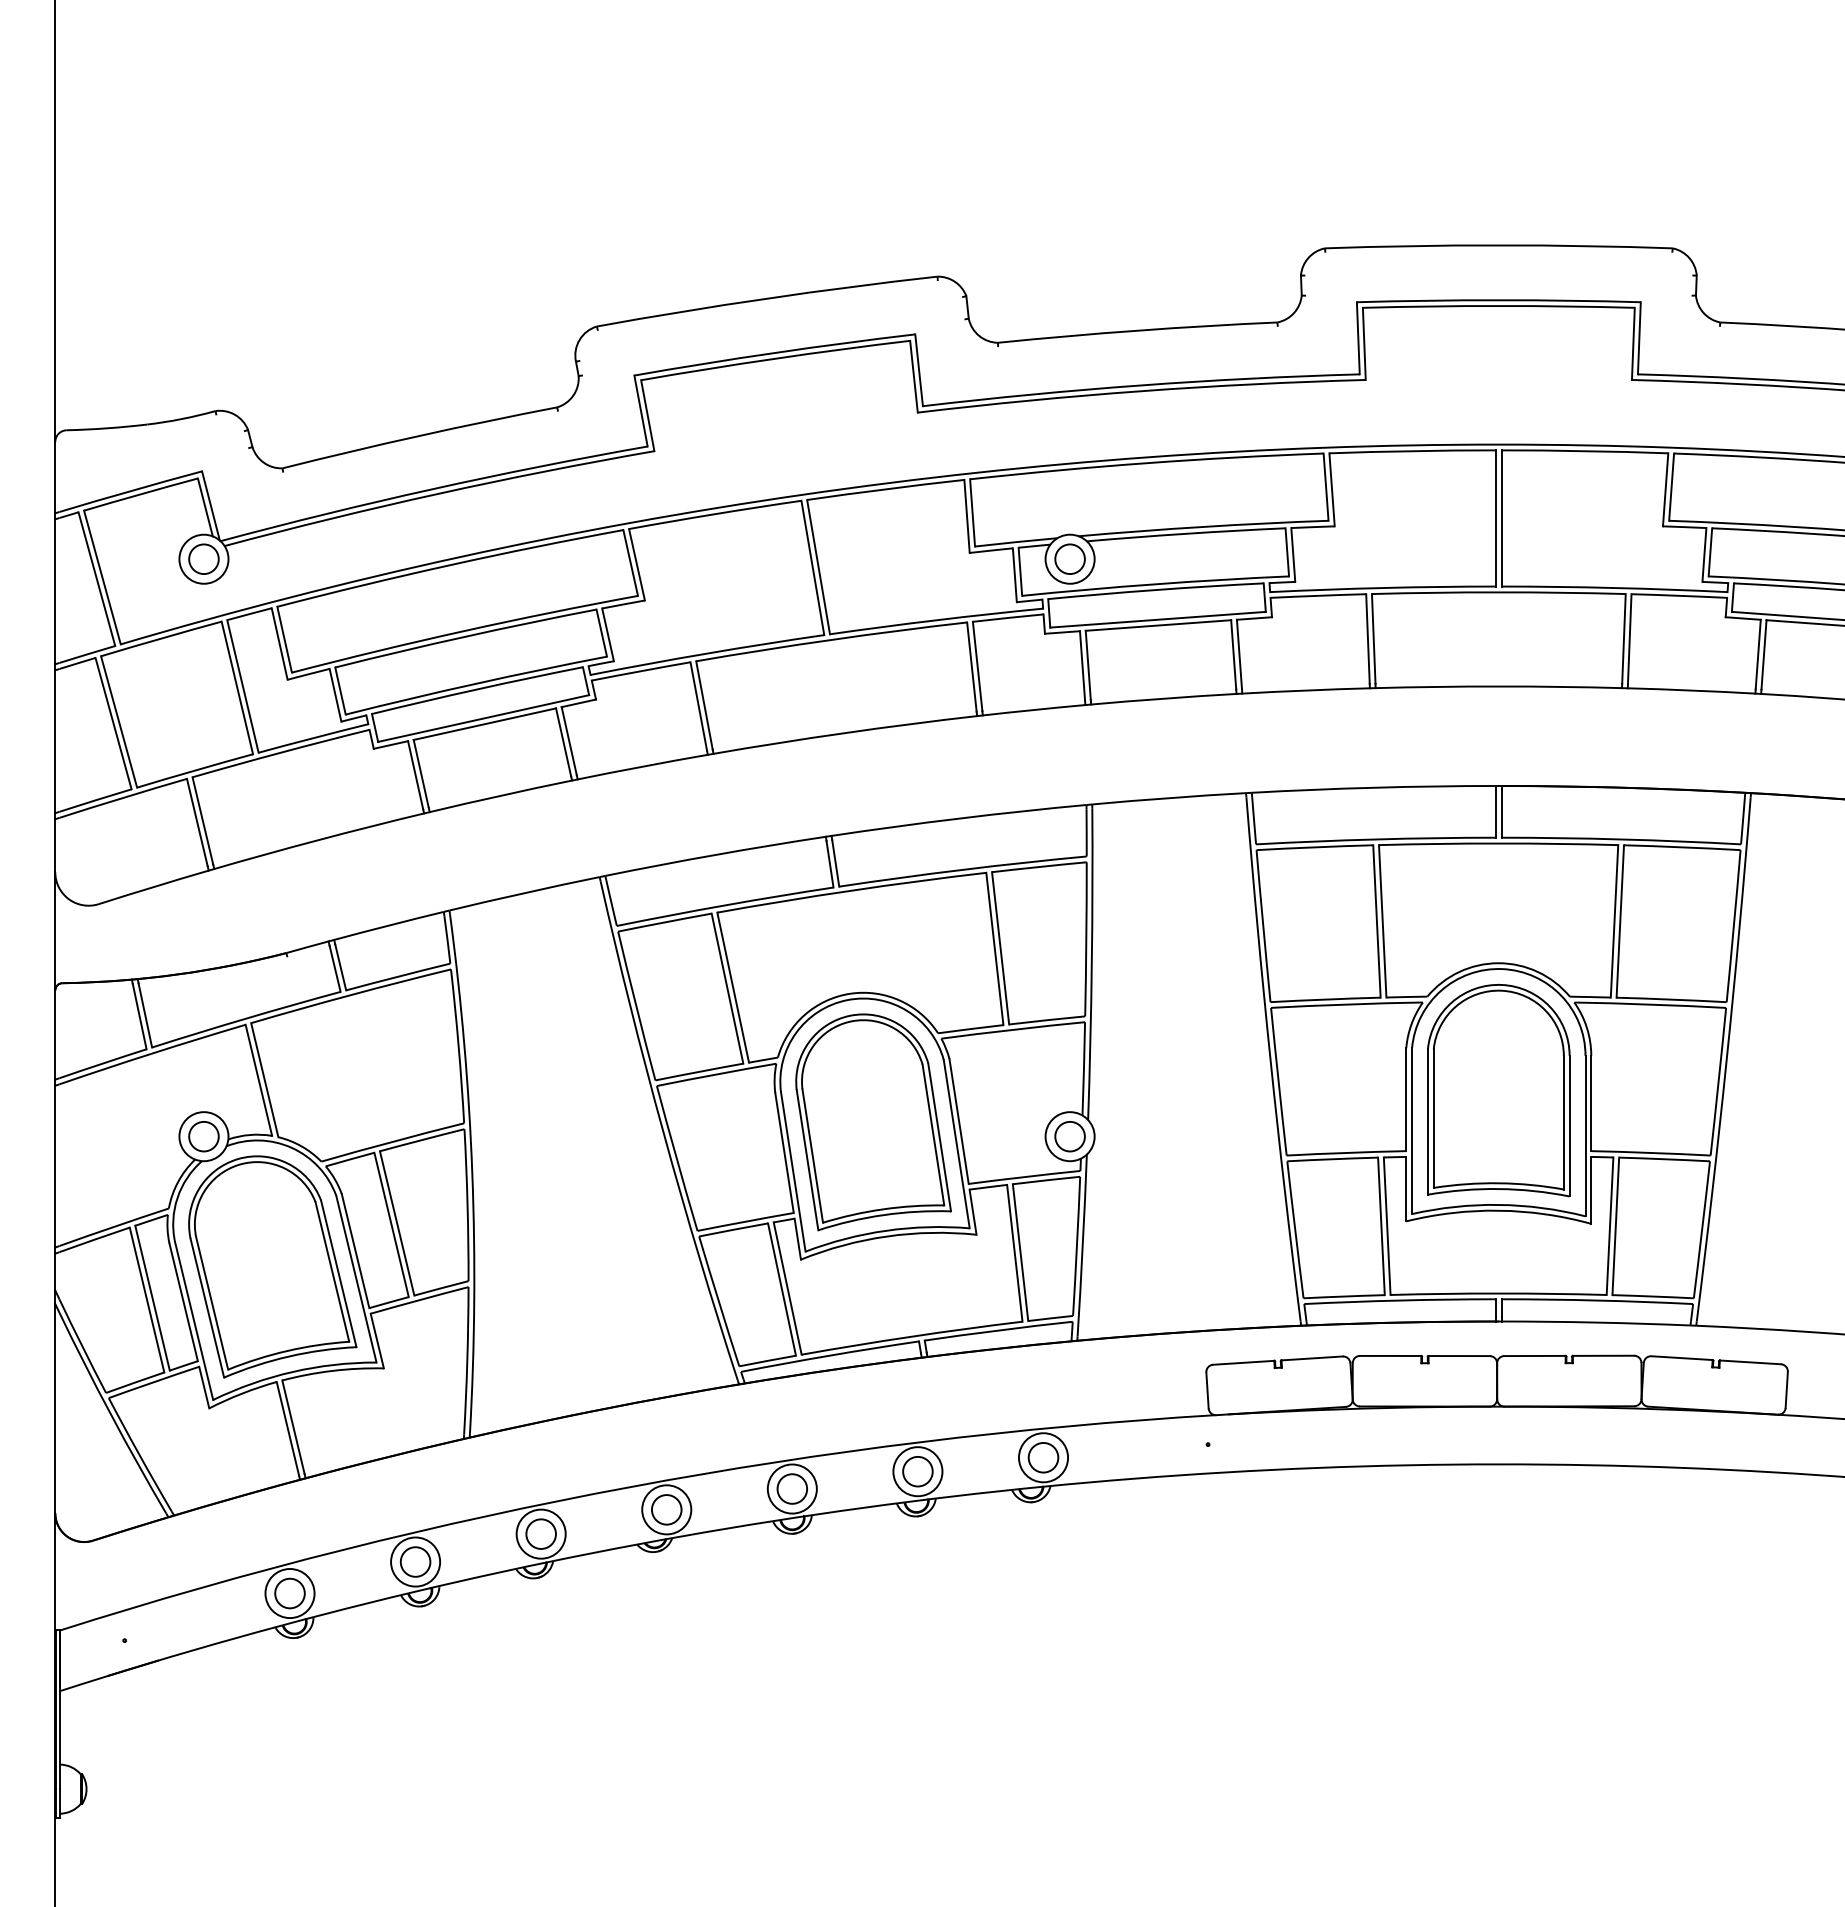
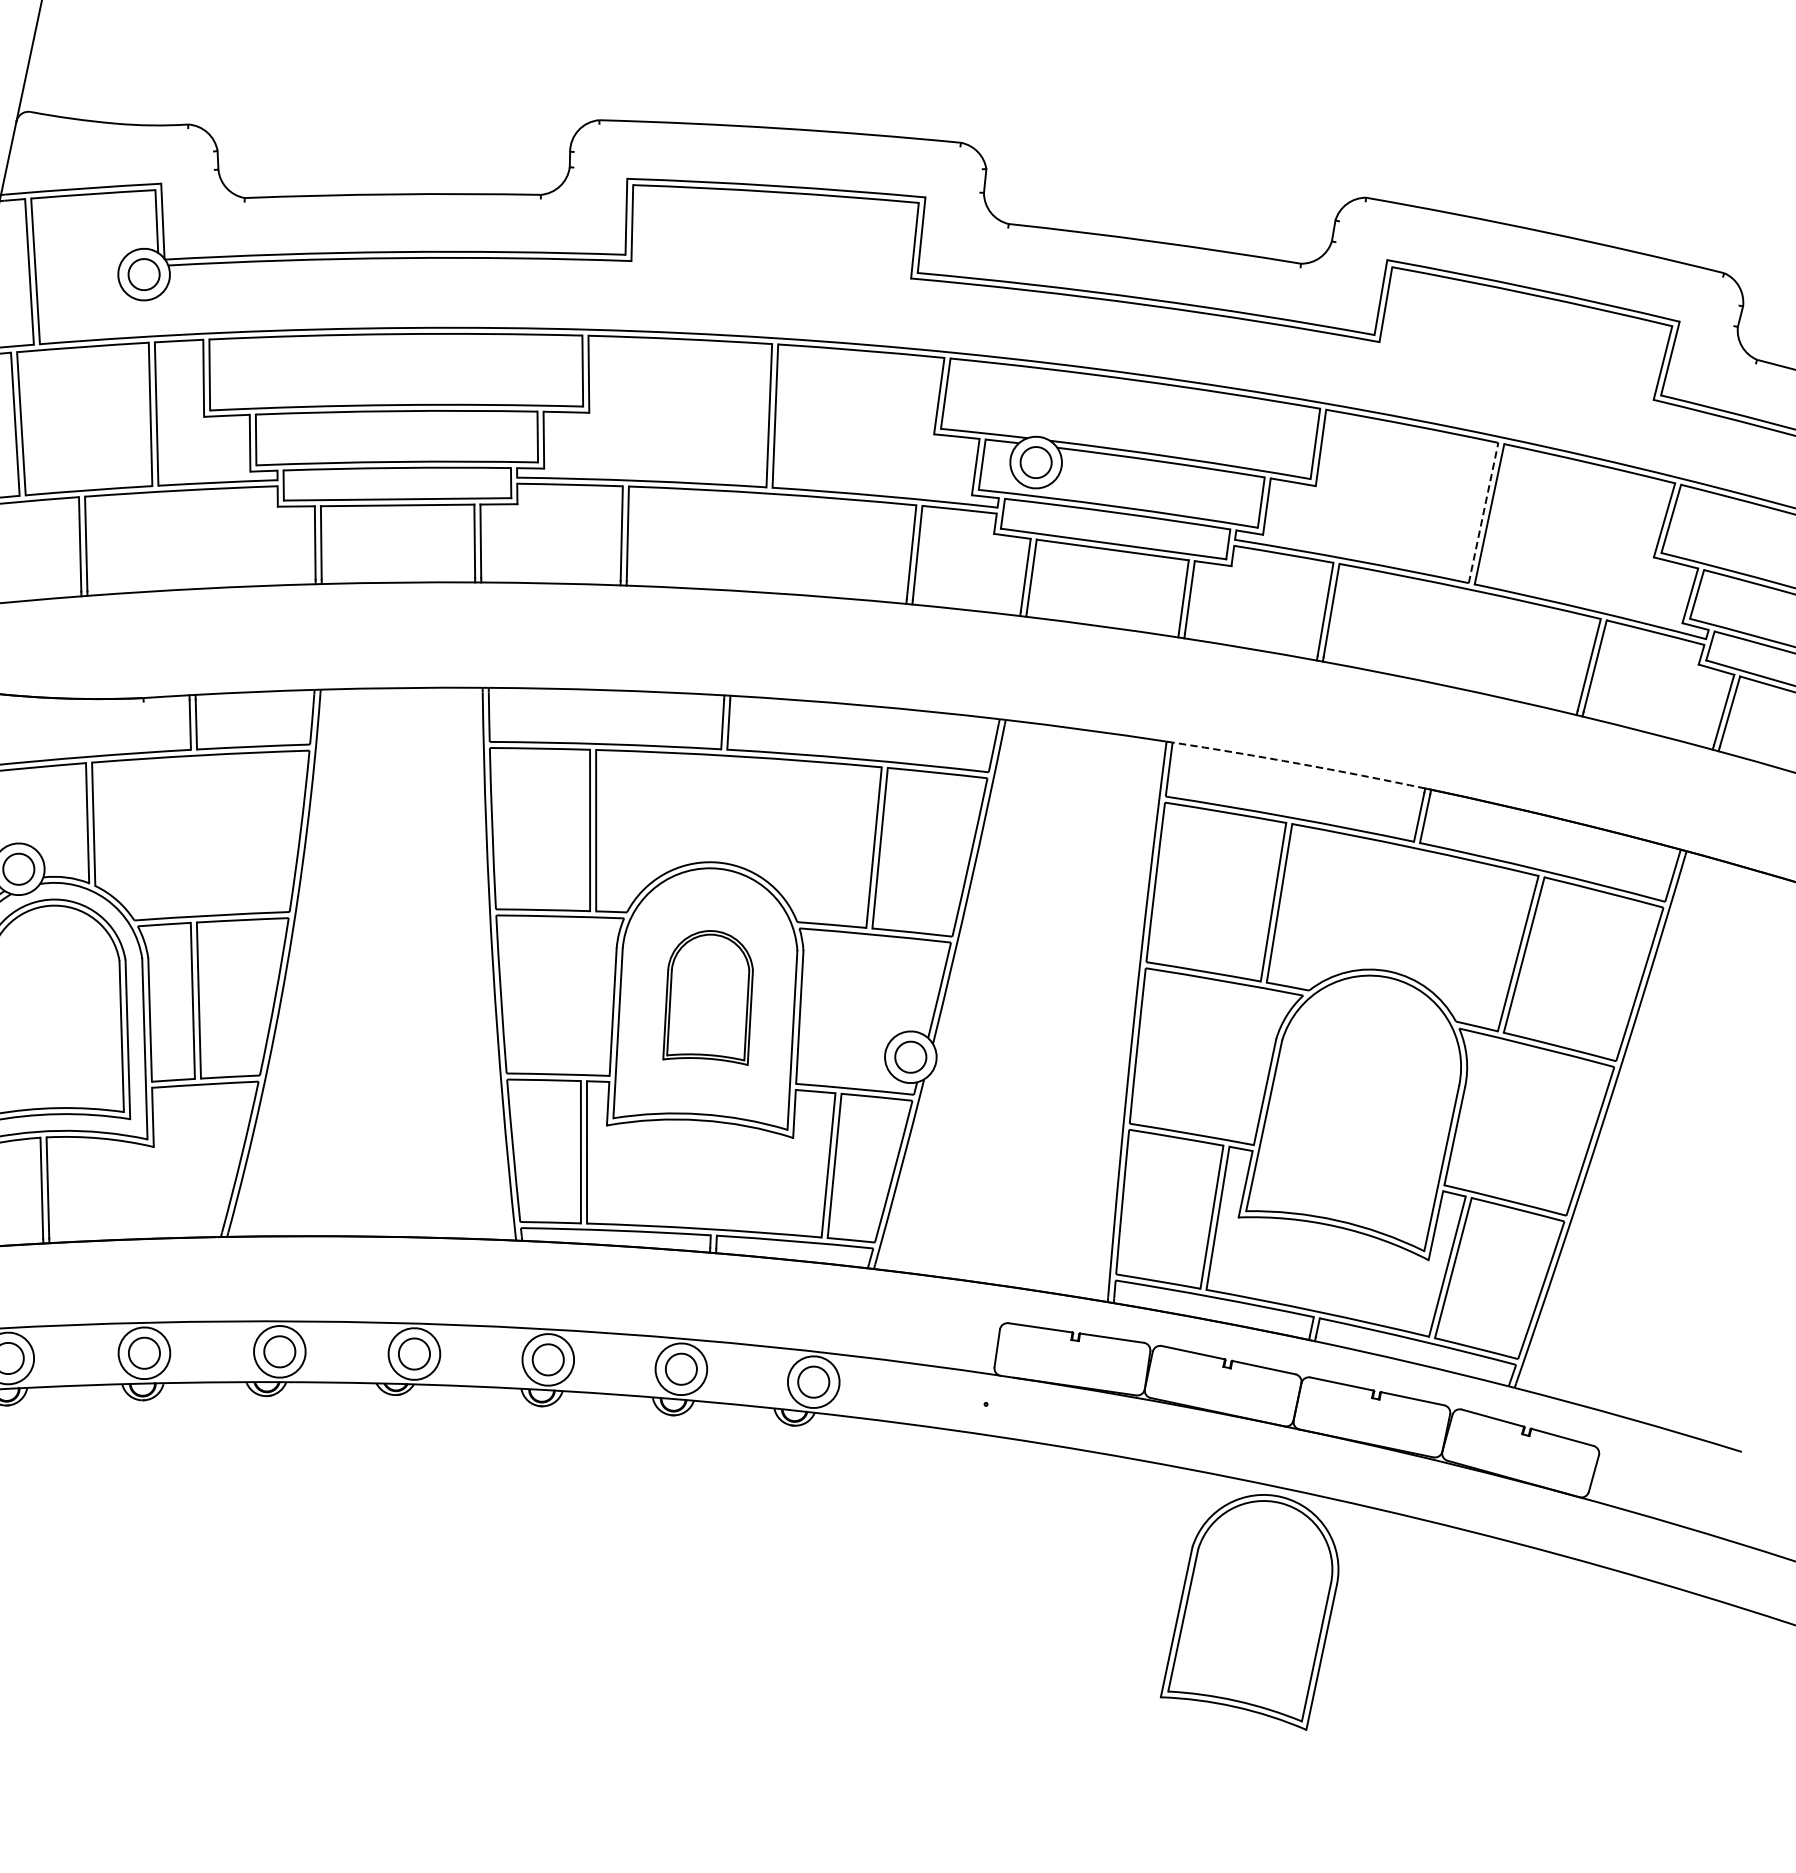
line: (1495, 517) -> (1483, 511), solid -> dashed
arc: (1373, 787) -> (1299, 763), solid -> dashed
part: (1498, 1090) -> (1256, 1605), moved
part: (873, 1122) -> (711, 1000), size x0.6

